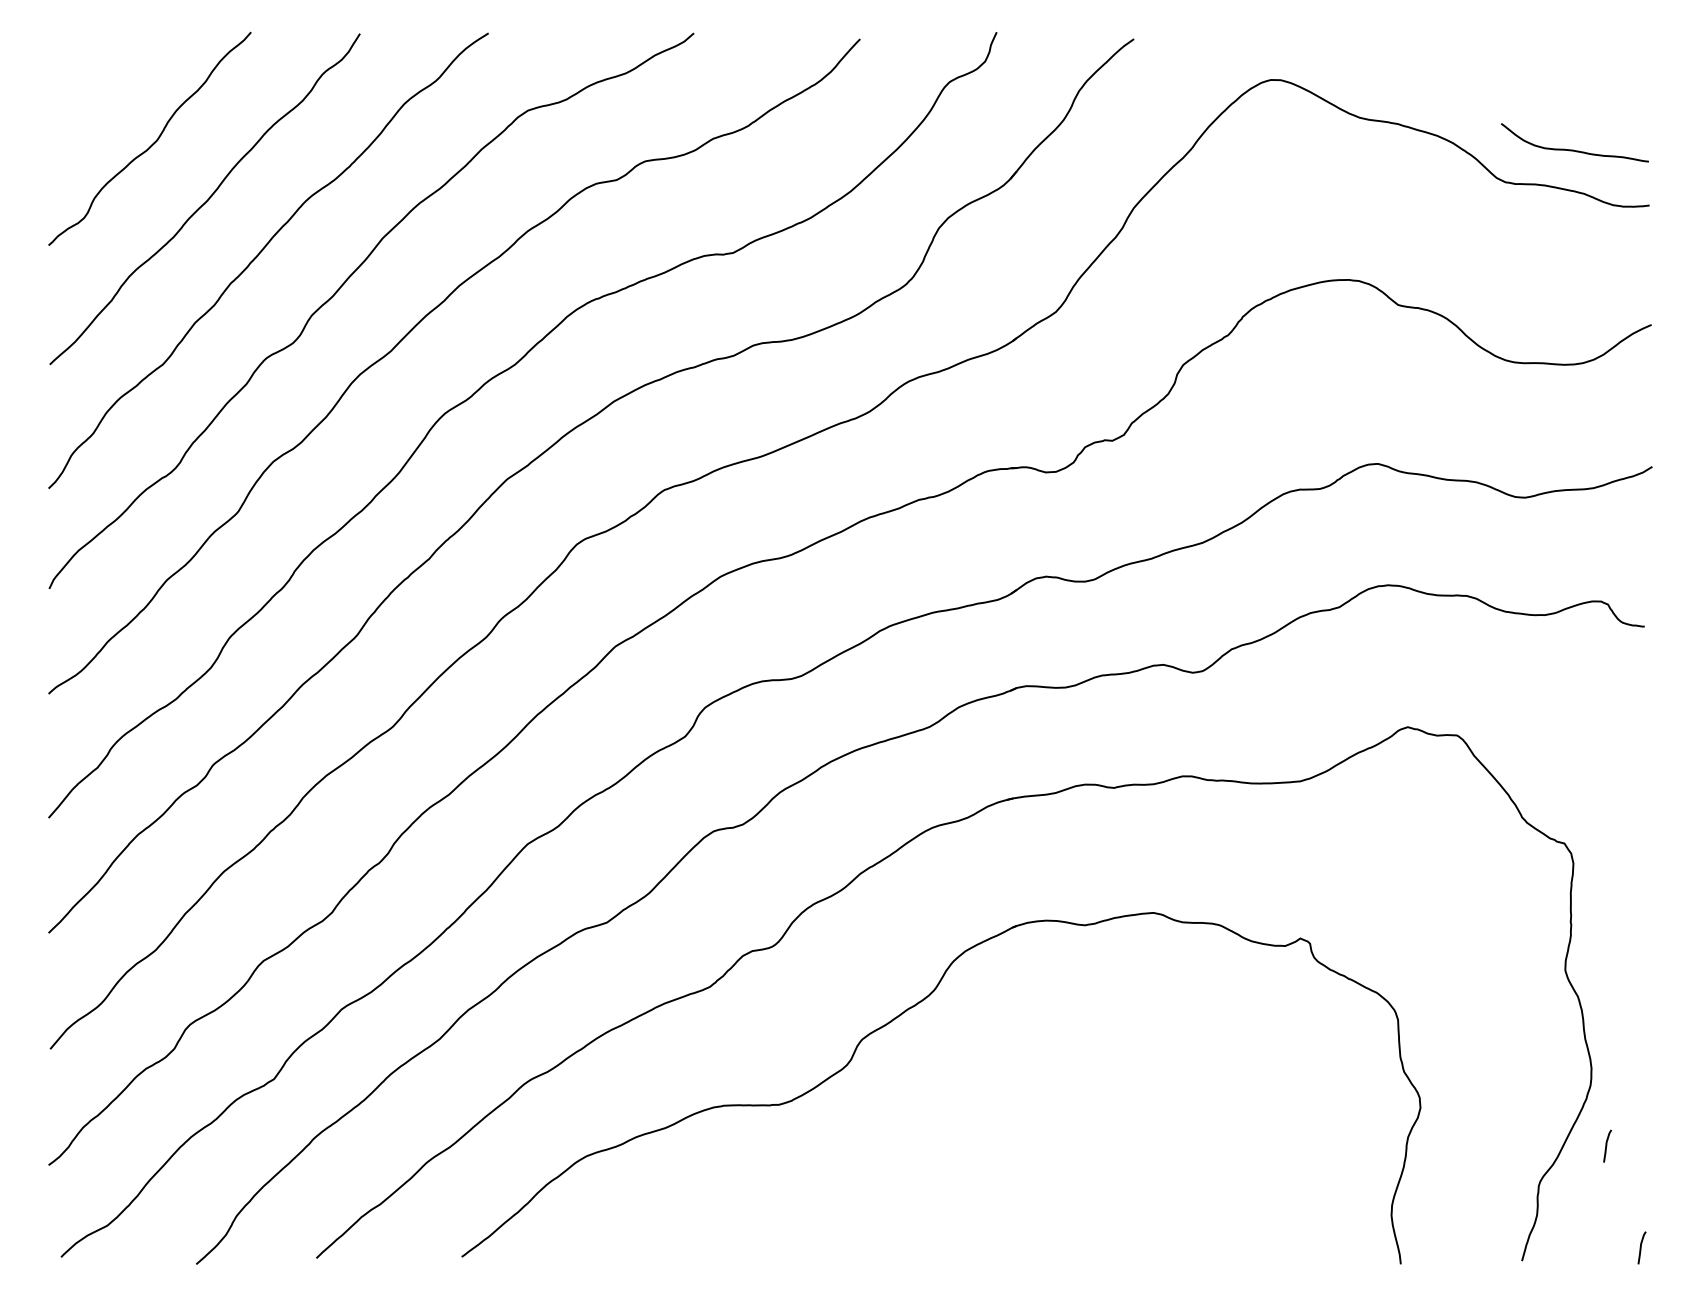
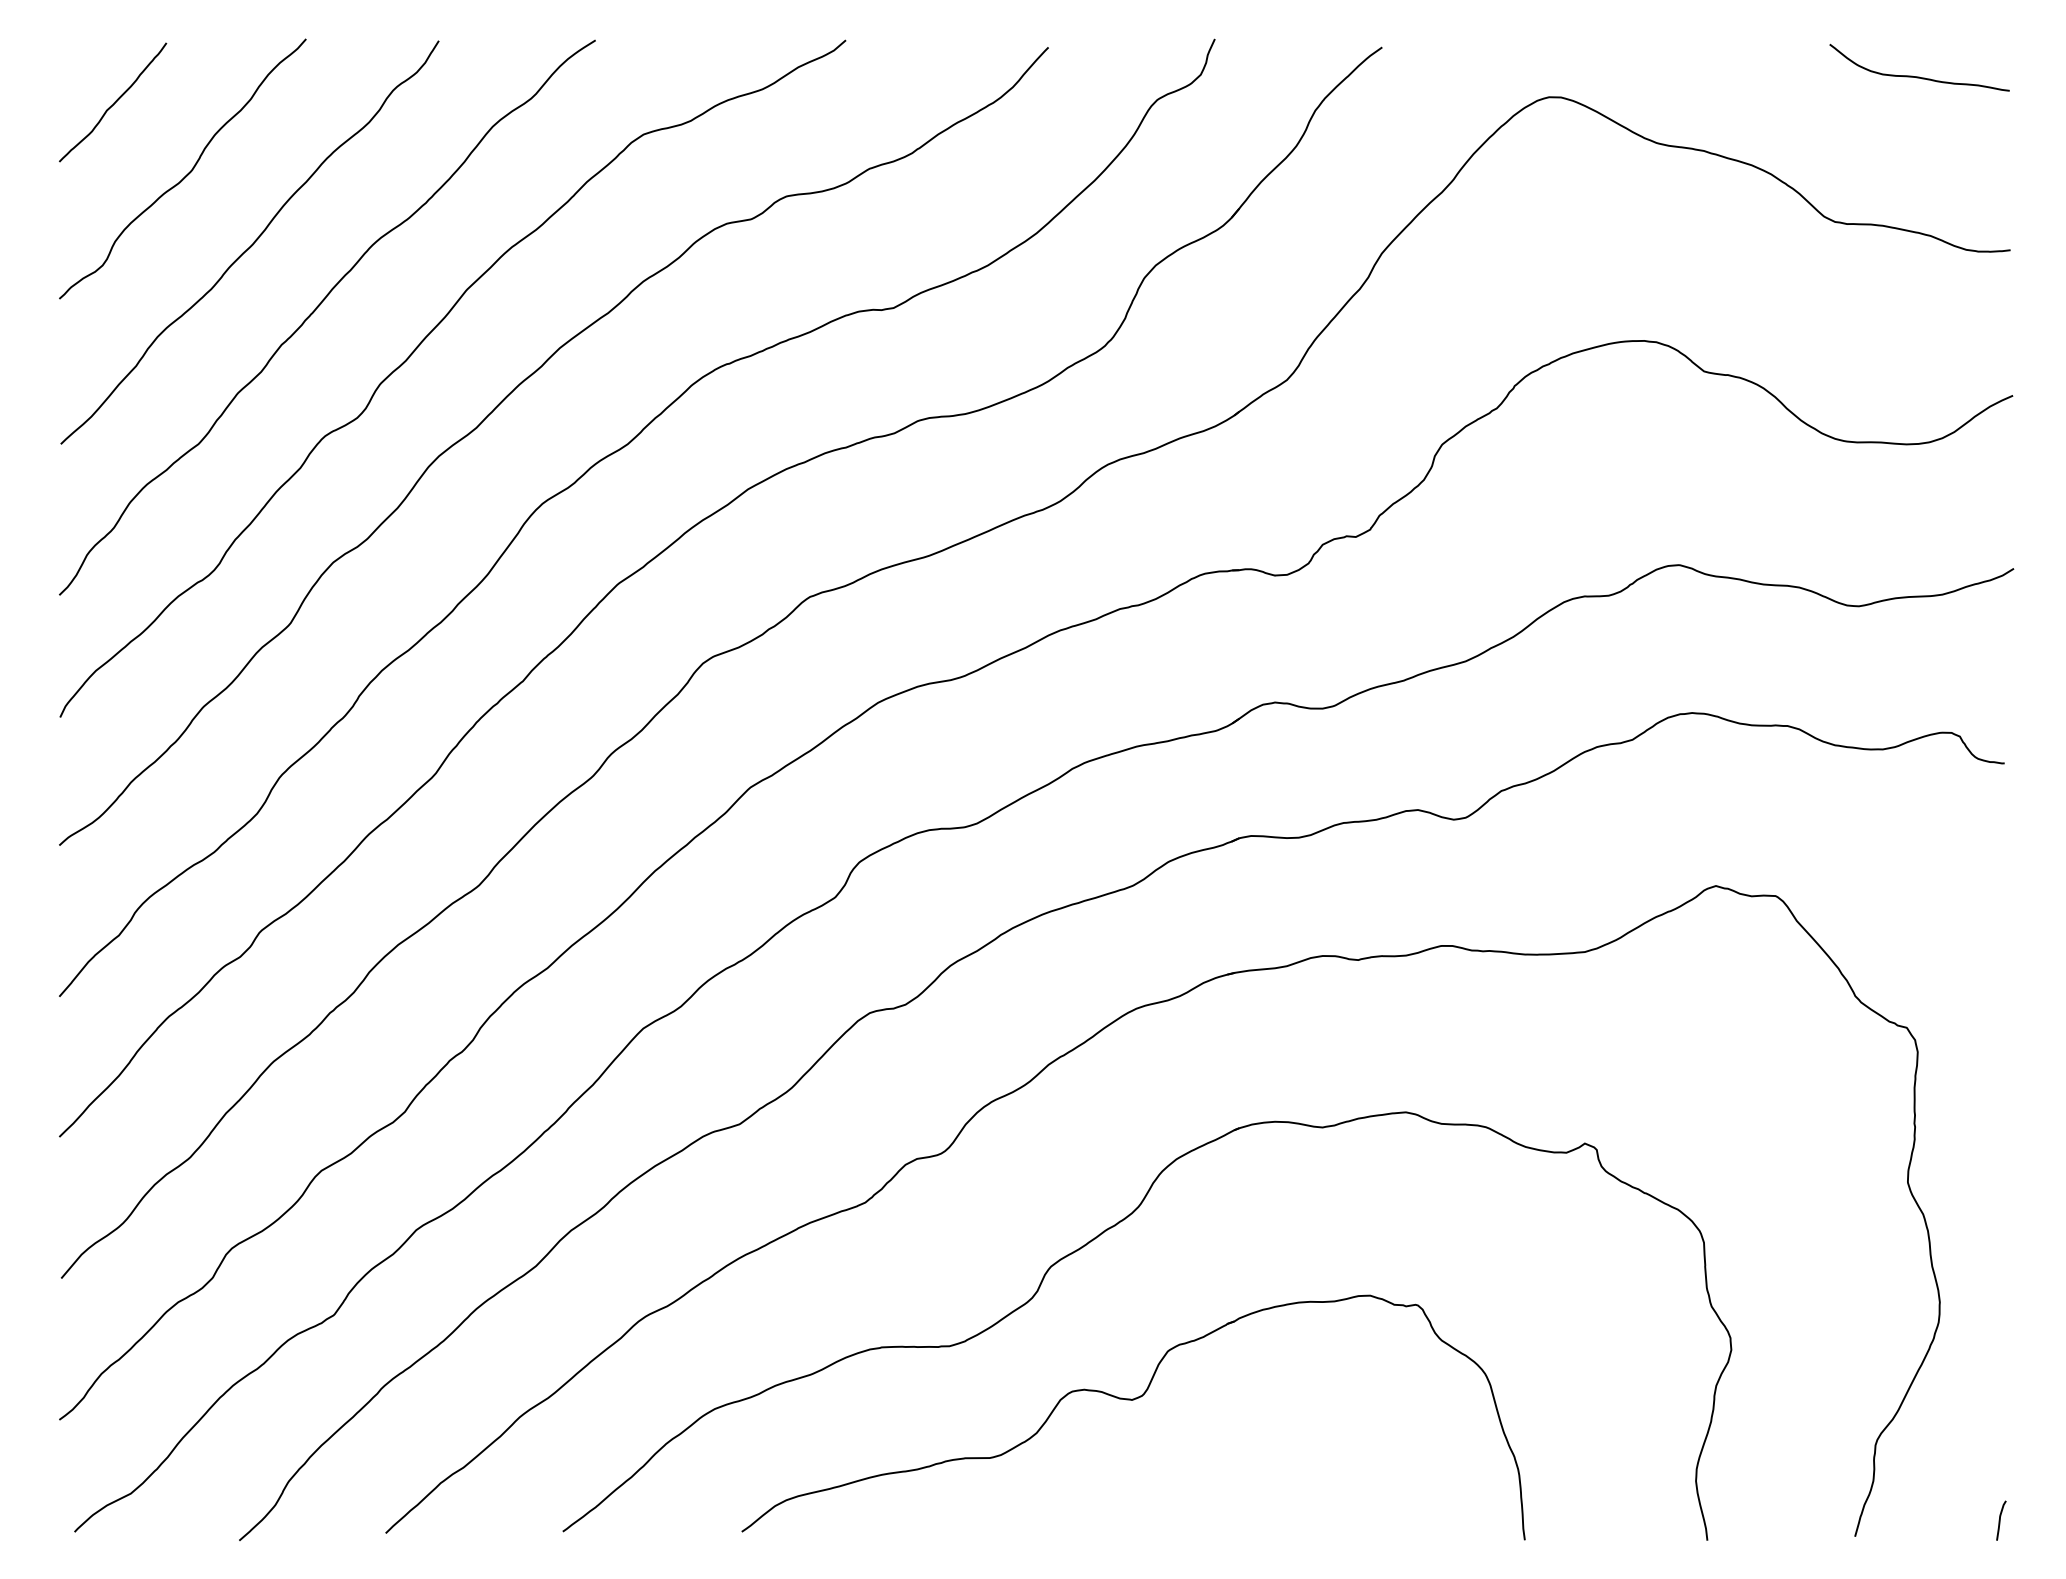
curve: (93, 84) -> (114, 102), added
curve: (1574, 149) -> (1919, 76), moved
curve: (1606, 1146) -> (1958, 1396), removed
part: (929, 1149) -> (1133, 1400), added

